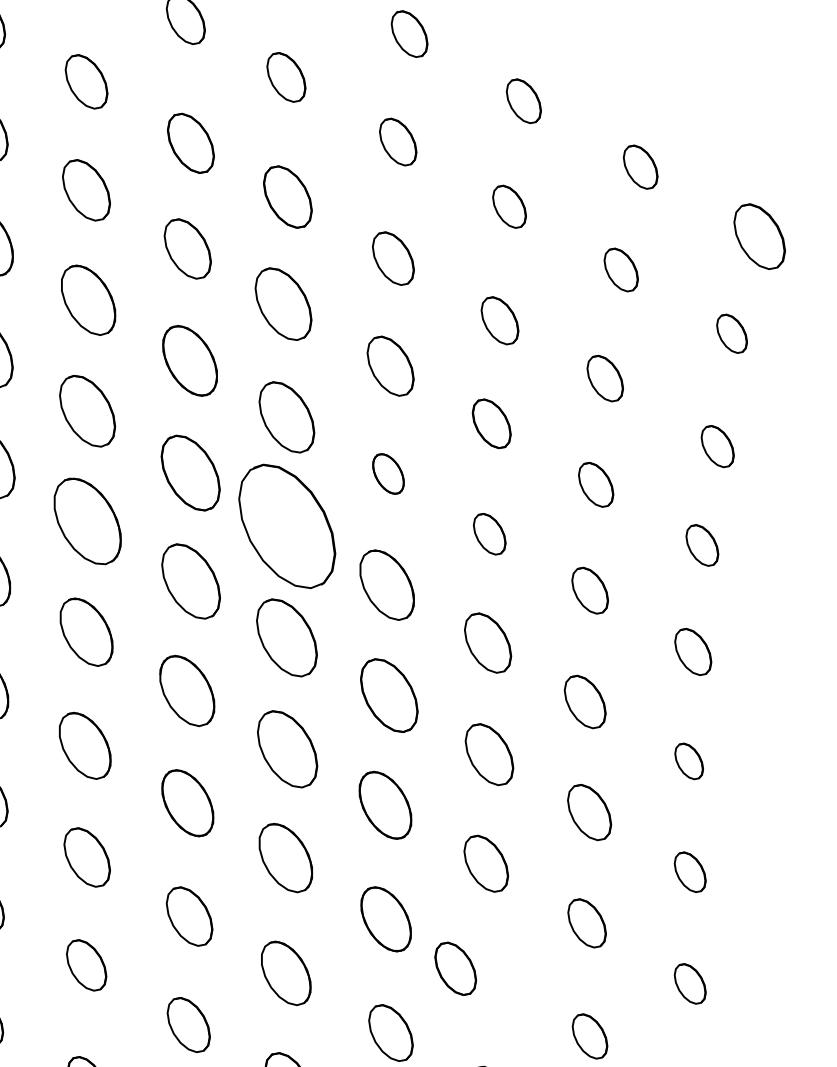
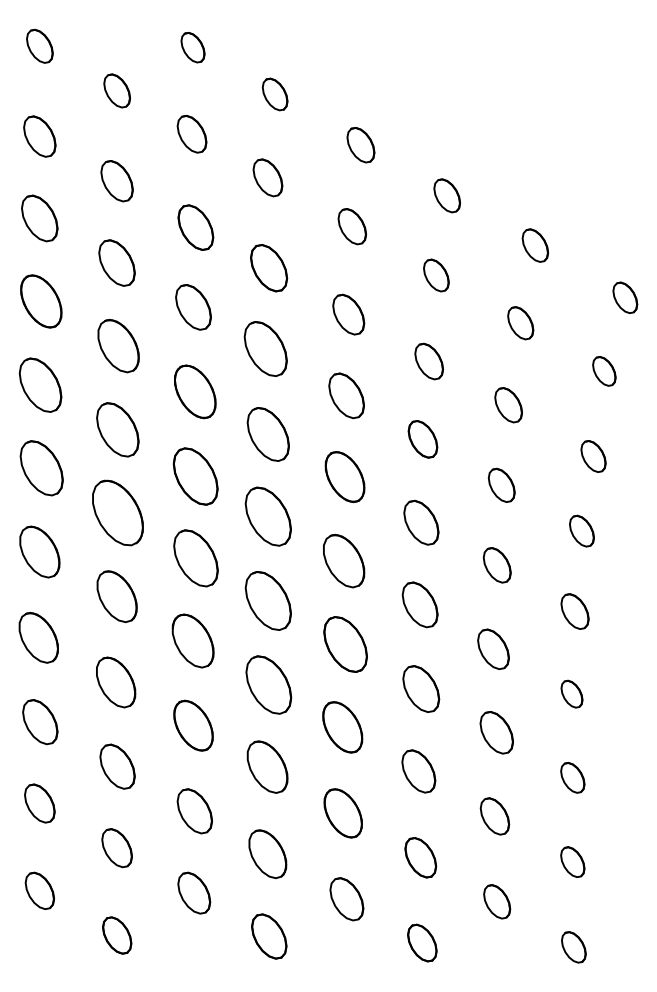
part: (760, 235) -> (625, 297), size x0.62
part: (387, 474) -> (344, 477), size x1.67
part: (285, 526) -> (267, 516), size x0.62
part: (489, 533) -> (421, 522), size x1.43
part: (455, 968) -> (420, 857), moved

